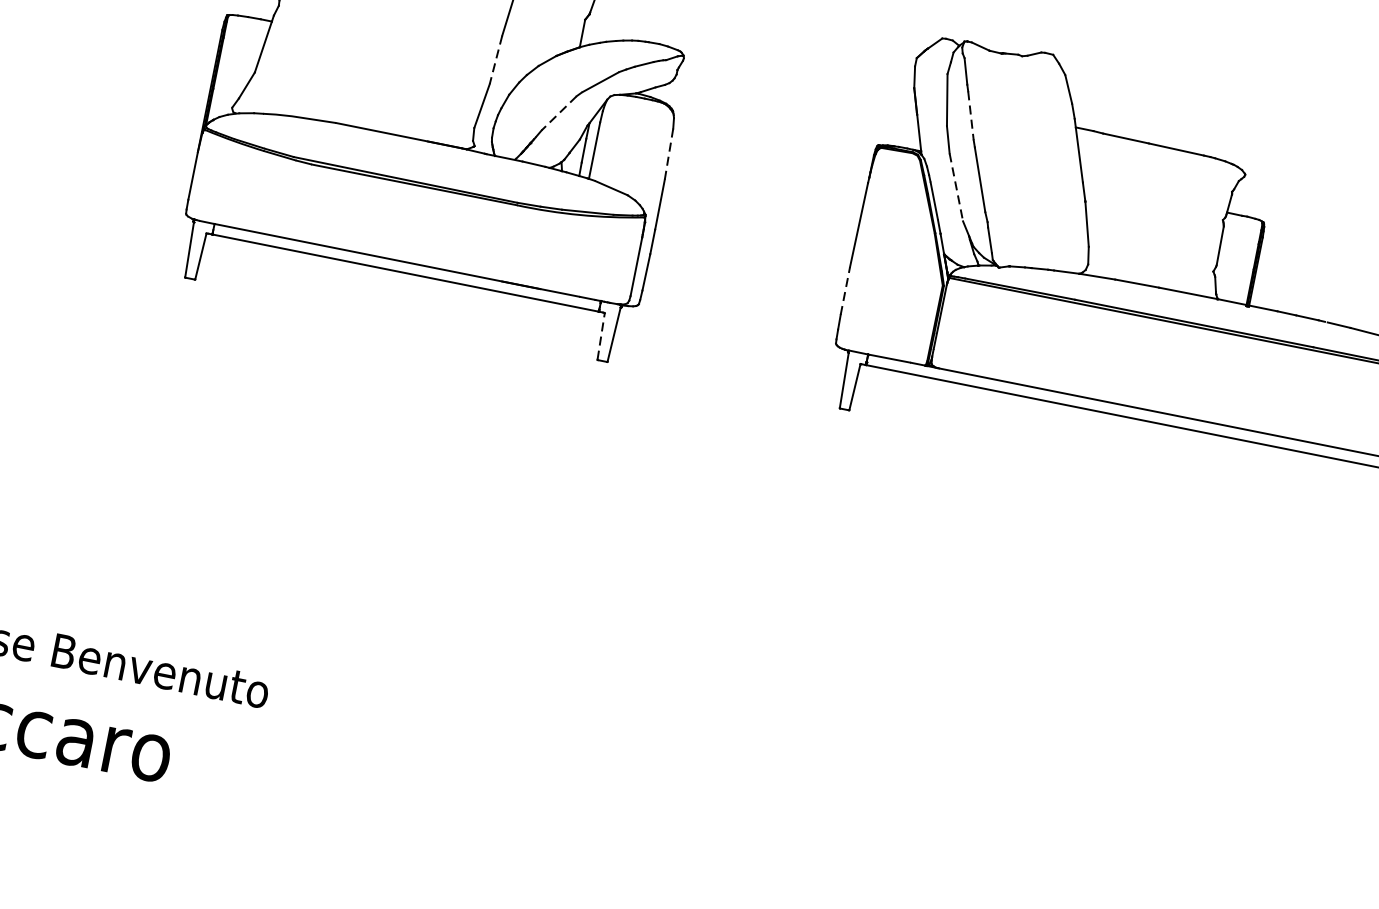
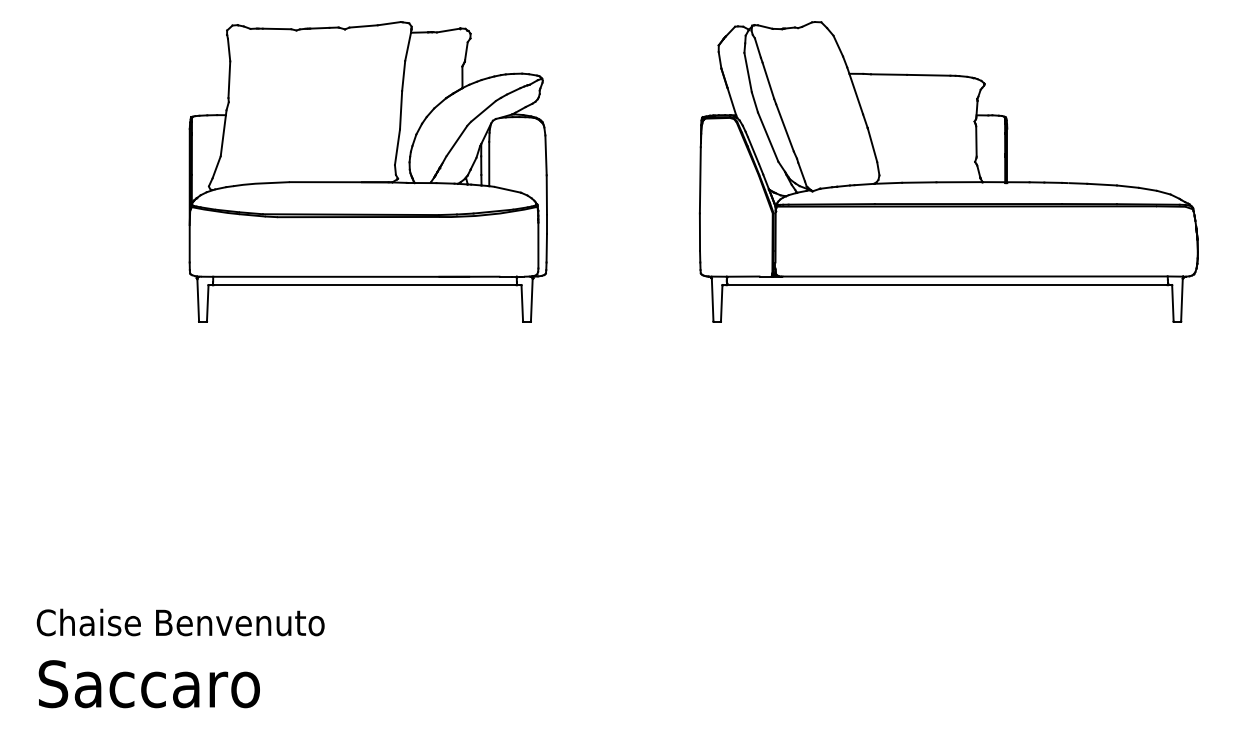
line: (496, 60) -> (401, 110), dashed -> solid
line: (558, 113) -> (456, 141), dashed -> solid
line: (971, 115) -> (768, 80), dashed -> solid
line: (669, 154) -> (546, 155), dashed -> solid
line: (956, 187) -> (768, 137), dashed -> solid
line: (844, 291) -> (699, 232), dashed -> solid
line: (601, 335) -> (522, 302), dashed -> solid

